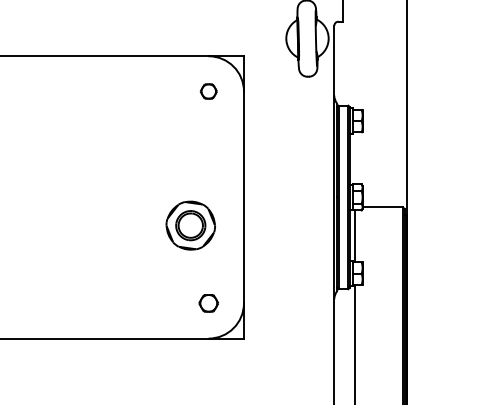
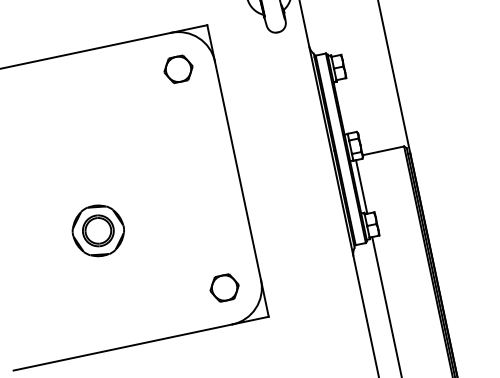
part: (208, 91) -> (178, 69), size x1.67
part: (190, 225) -> (98, 230), moved
part: (208, 303) -> (224, 288), size x1.43

